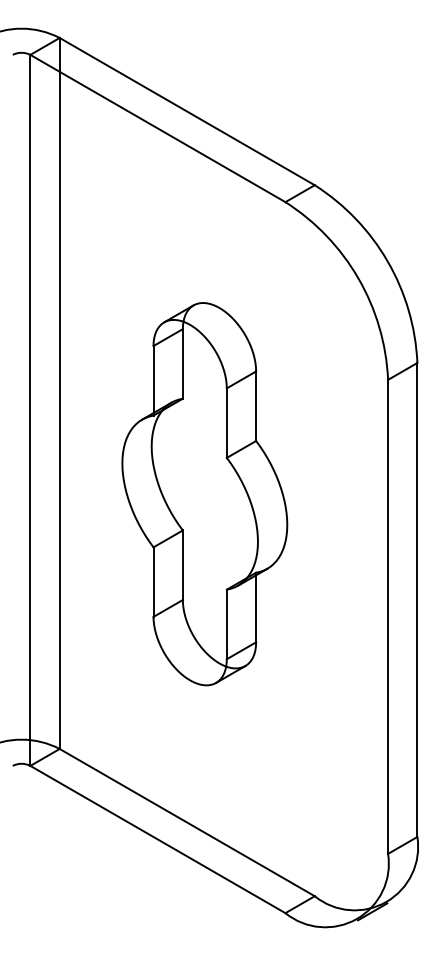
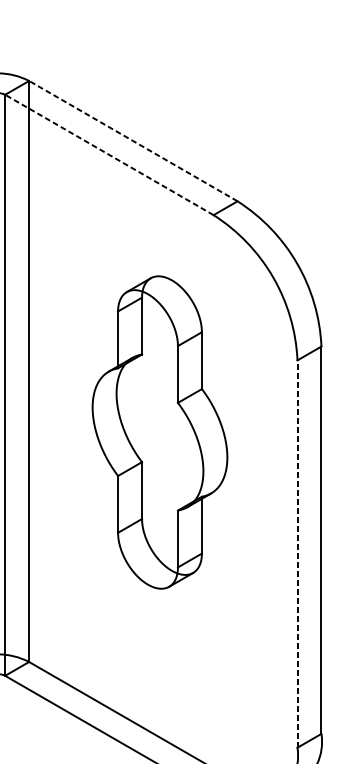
line: (186, 111) -> (132, 141), solid -> dashed
line: (157, 128) -> (109, 154), solid -> dashed
part: (204, 494) -> (159, 432), moved
line: (388, 616) -> (297, 553), solid -> dashed

